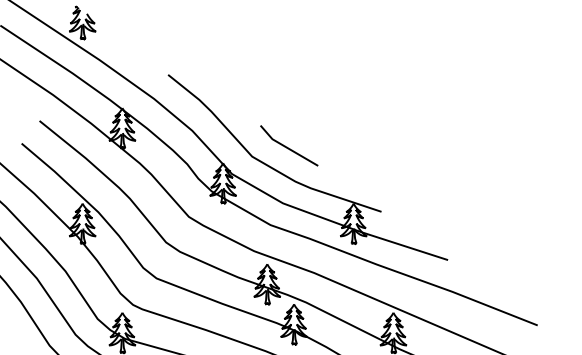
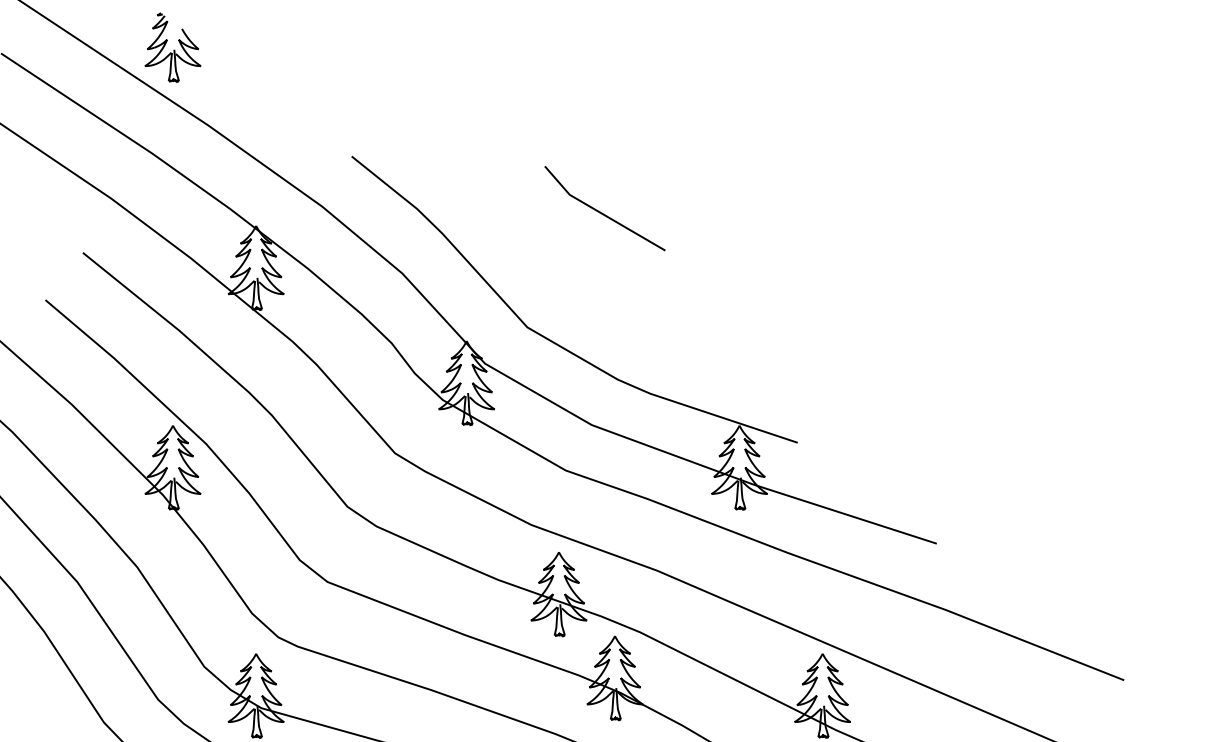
line: (287, 146) -> (601, 210), moved

